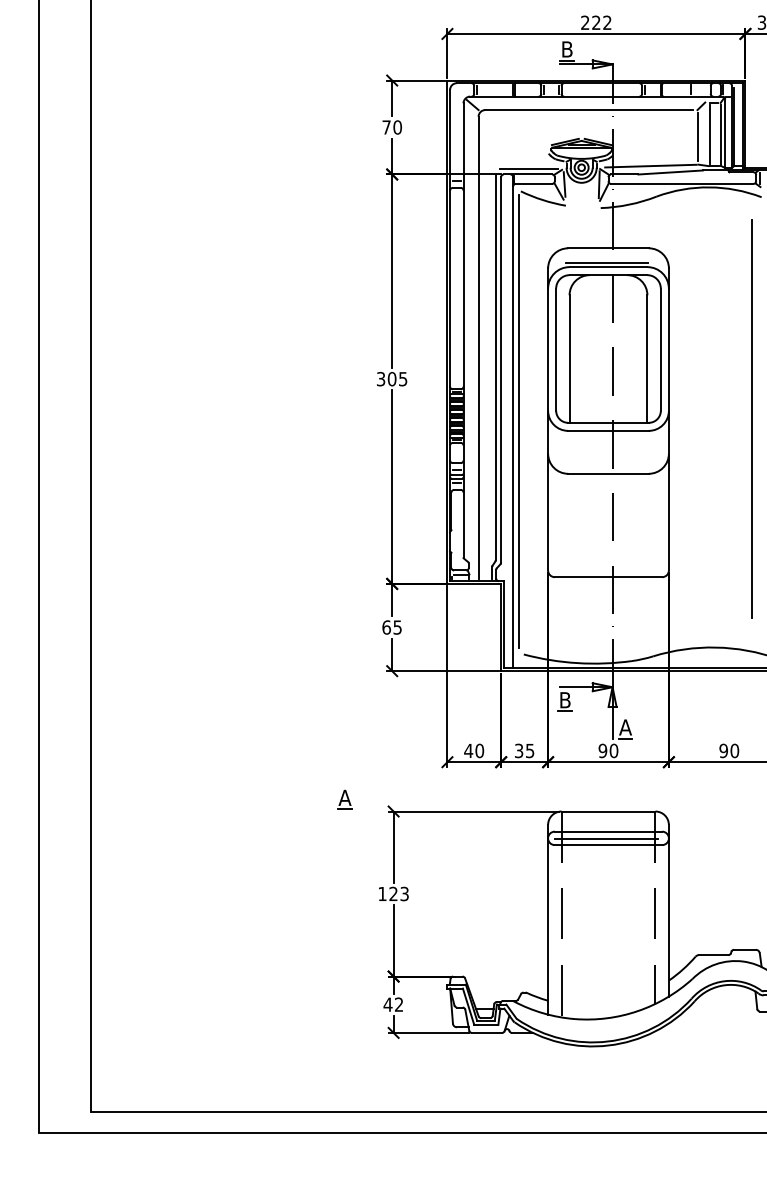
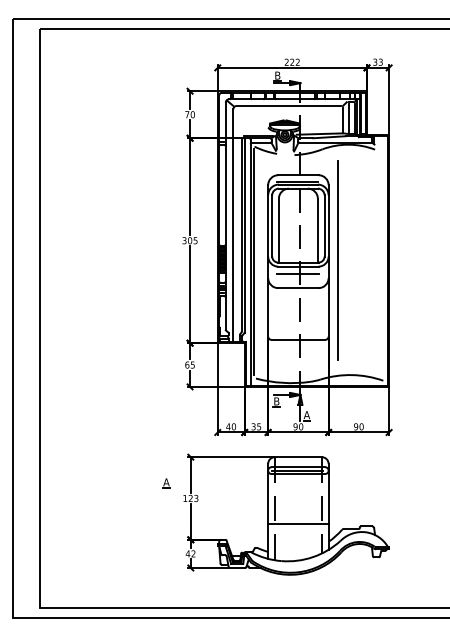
line: (750, 418) -> (337, 260), moved
line: (606, 446) -> (297, 274), added
part: (345, 800) -> (166, 483), moved
line: (608, 945) -> (298, 524), added

